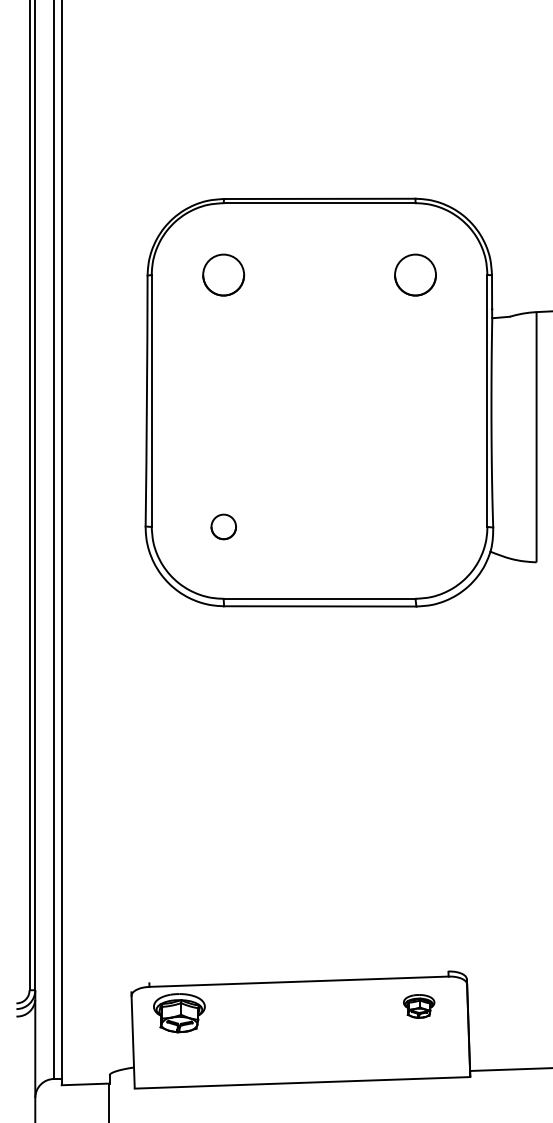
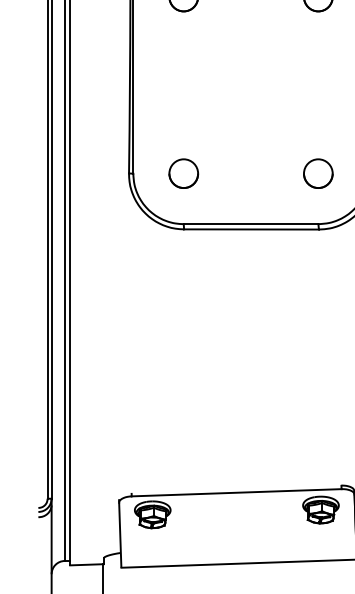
part: (223, 526) -> (183, 173), size x1.67
part: (415, 526) -> (318, 173), added
part: (418, 1006) -> (320, 510), size x1.67

